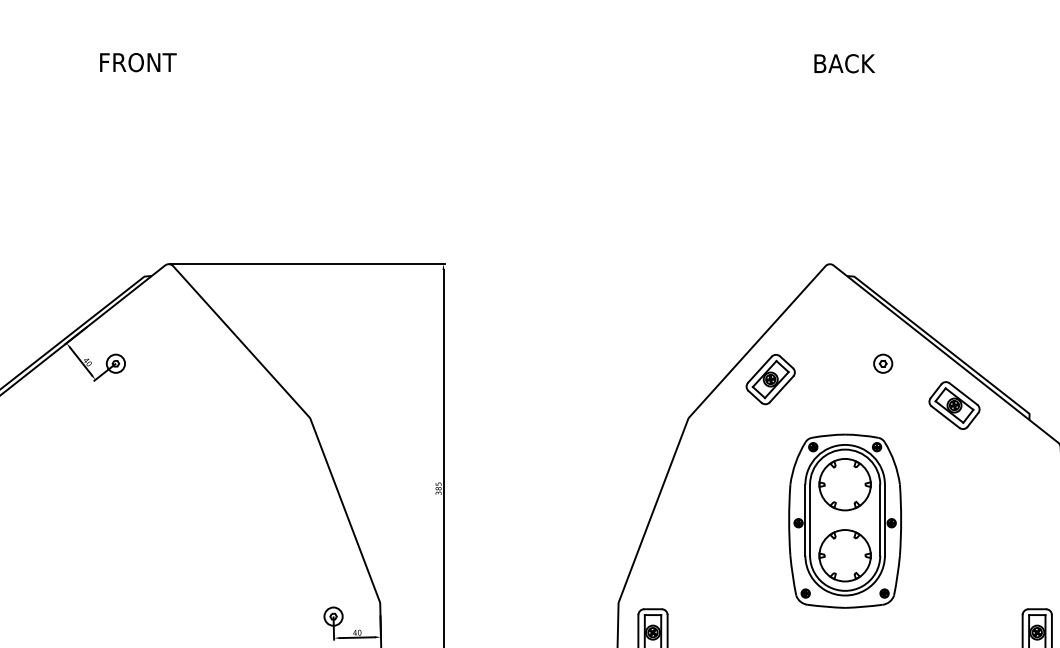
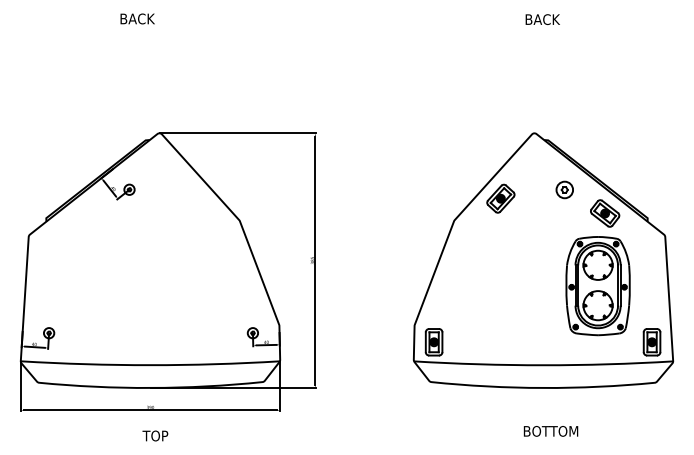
text: (138, 61) -> (142, 18), FRONT -> BACK
part: (882, 363) -> (564, 189), size x1.6
part: (844, 521) -> (597, 286), moved

